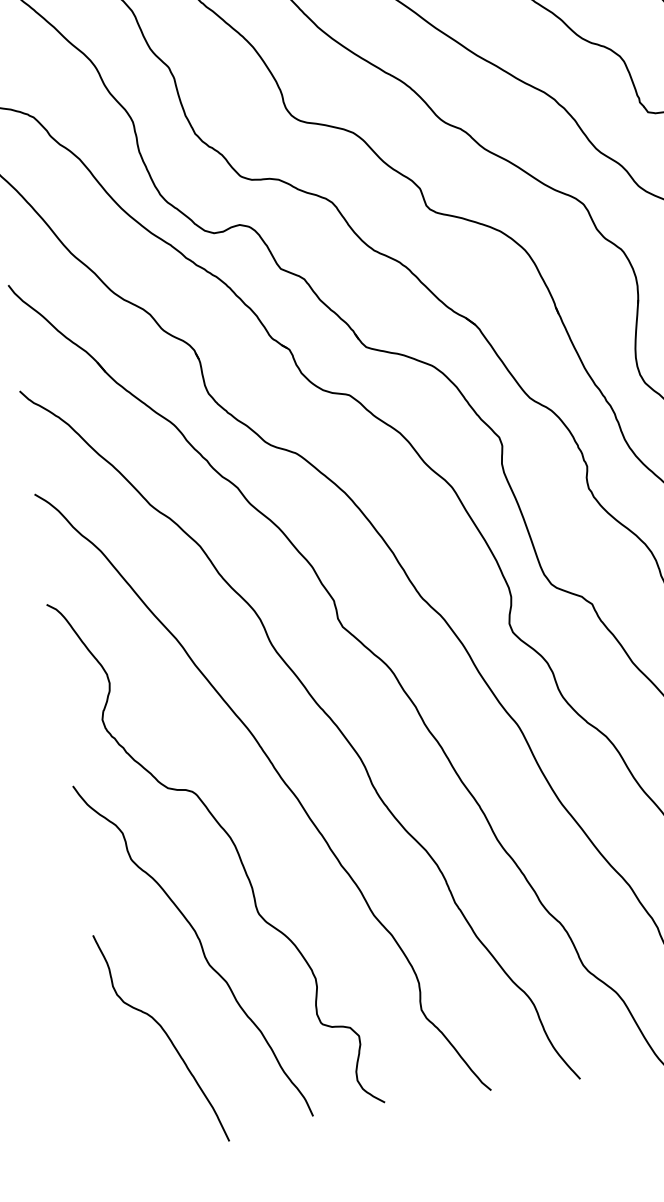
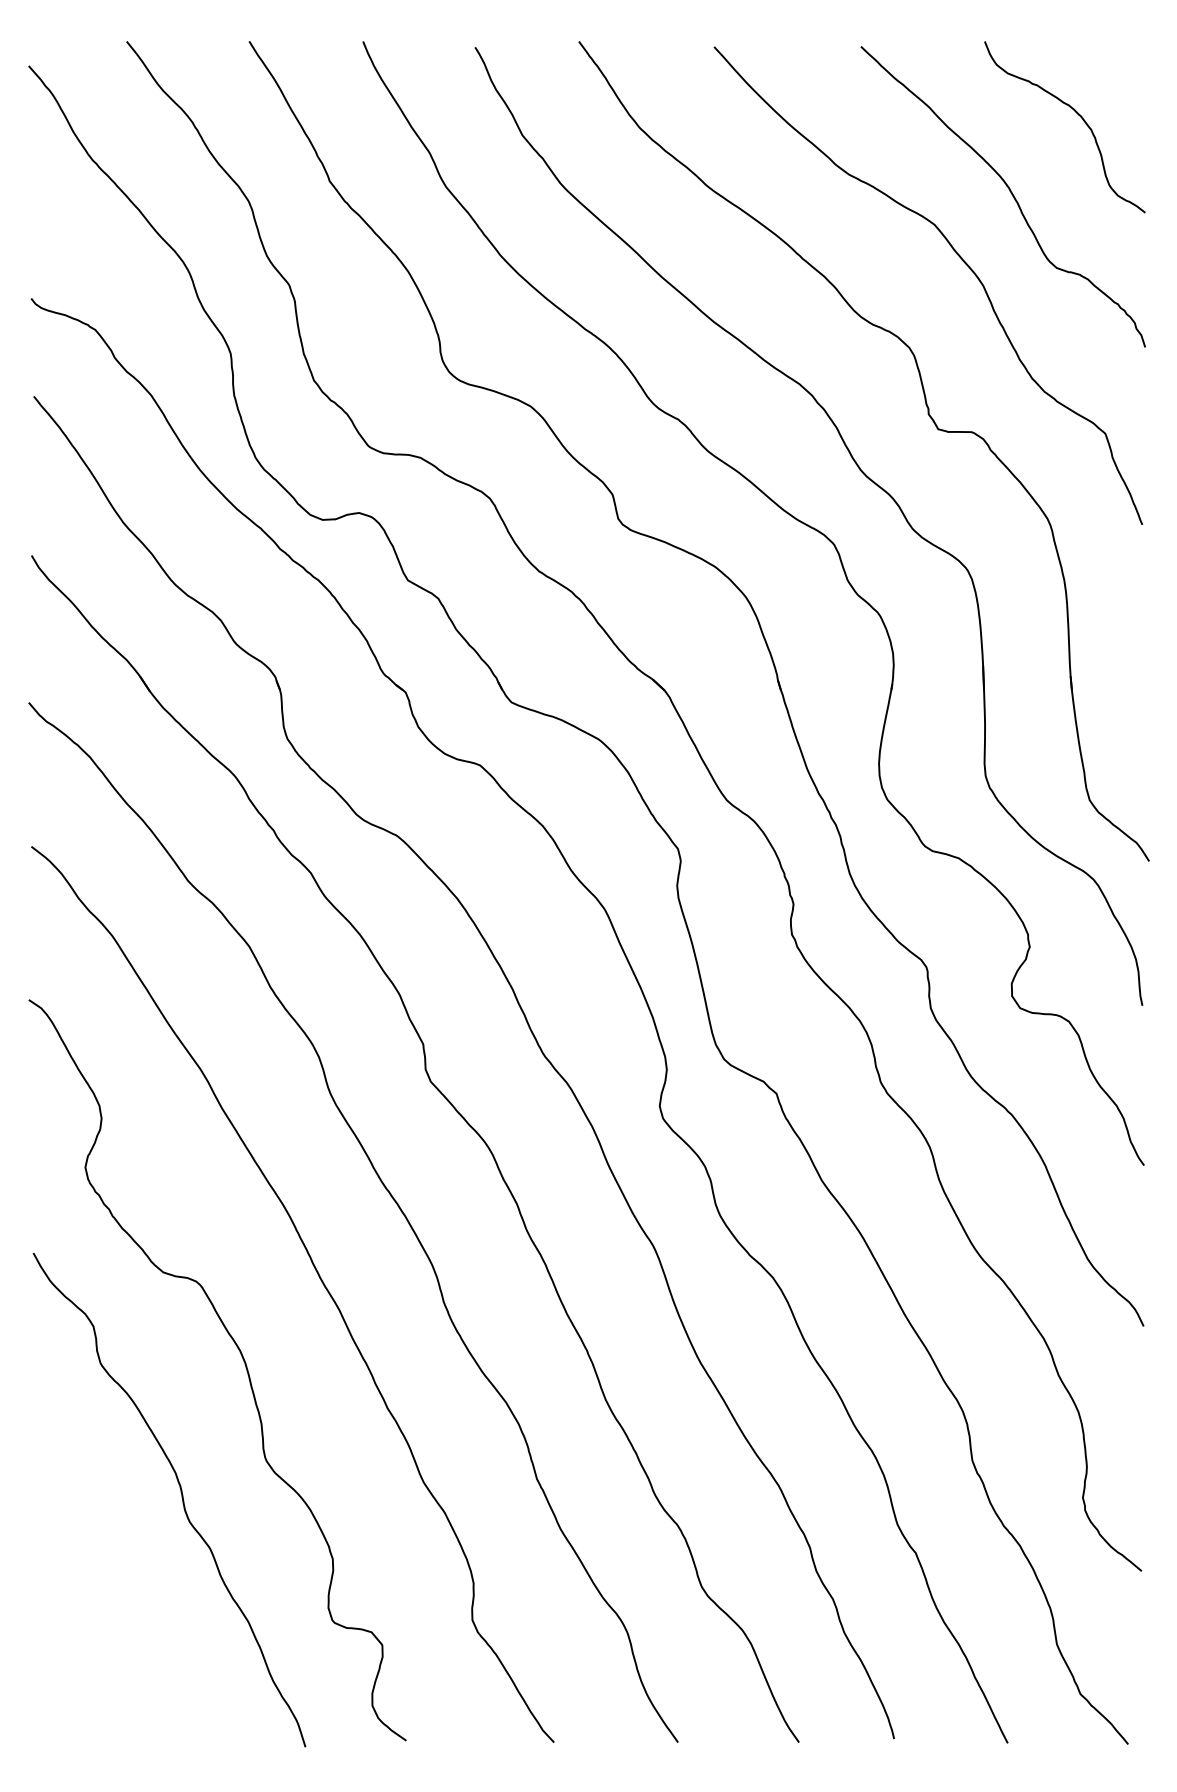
curve: (166, 1035) -> (118, 1611), removed

